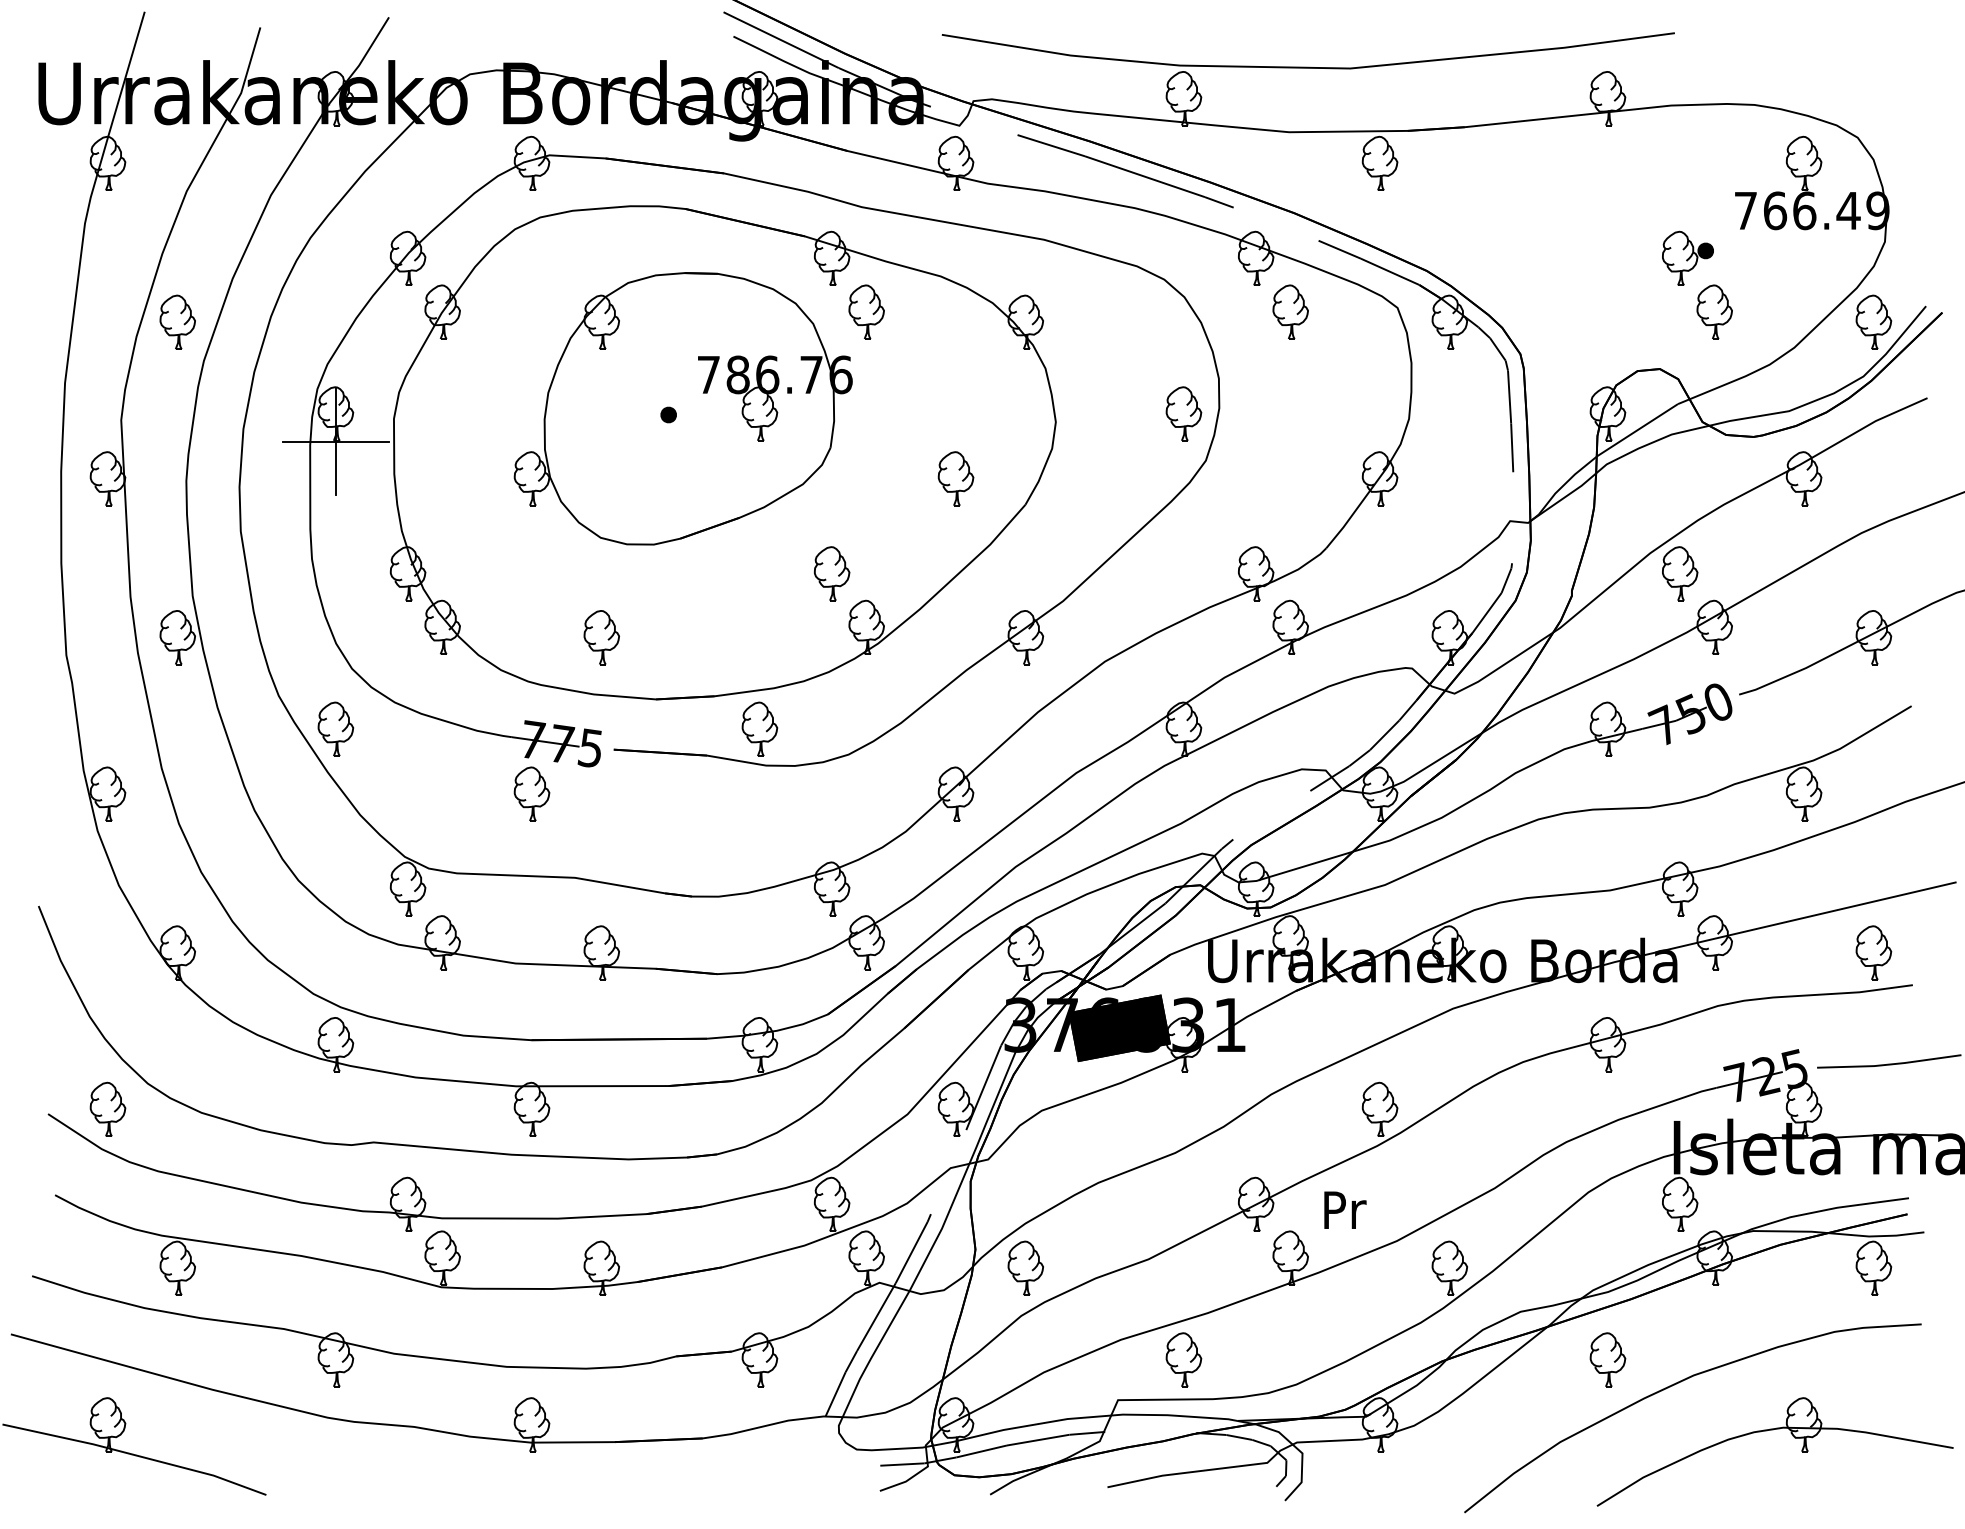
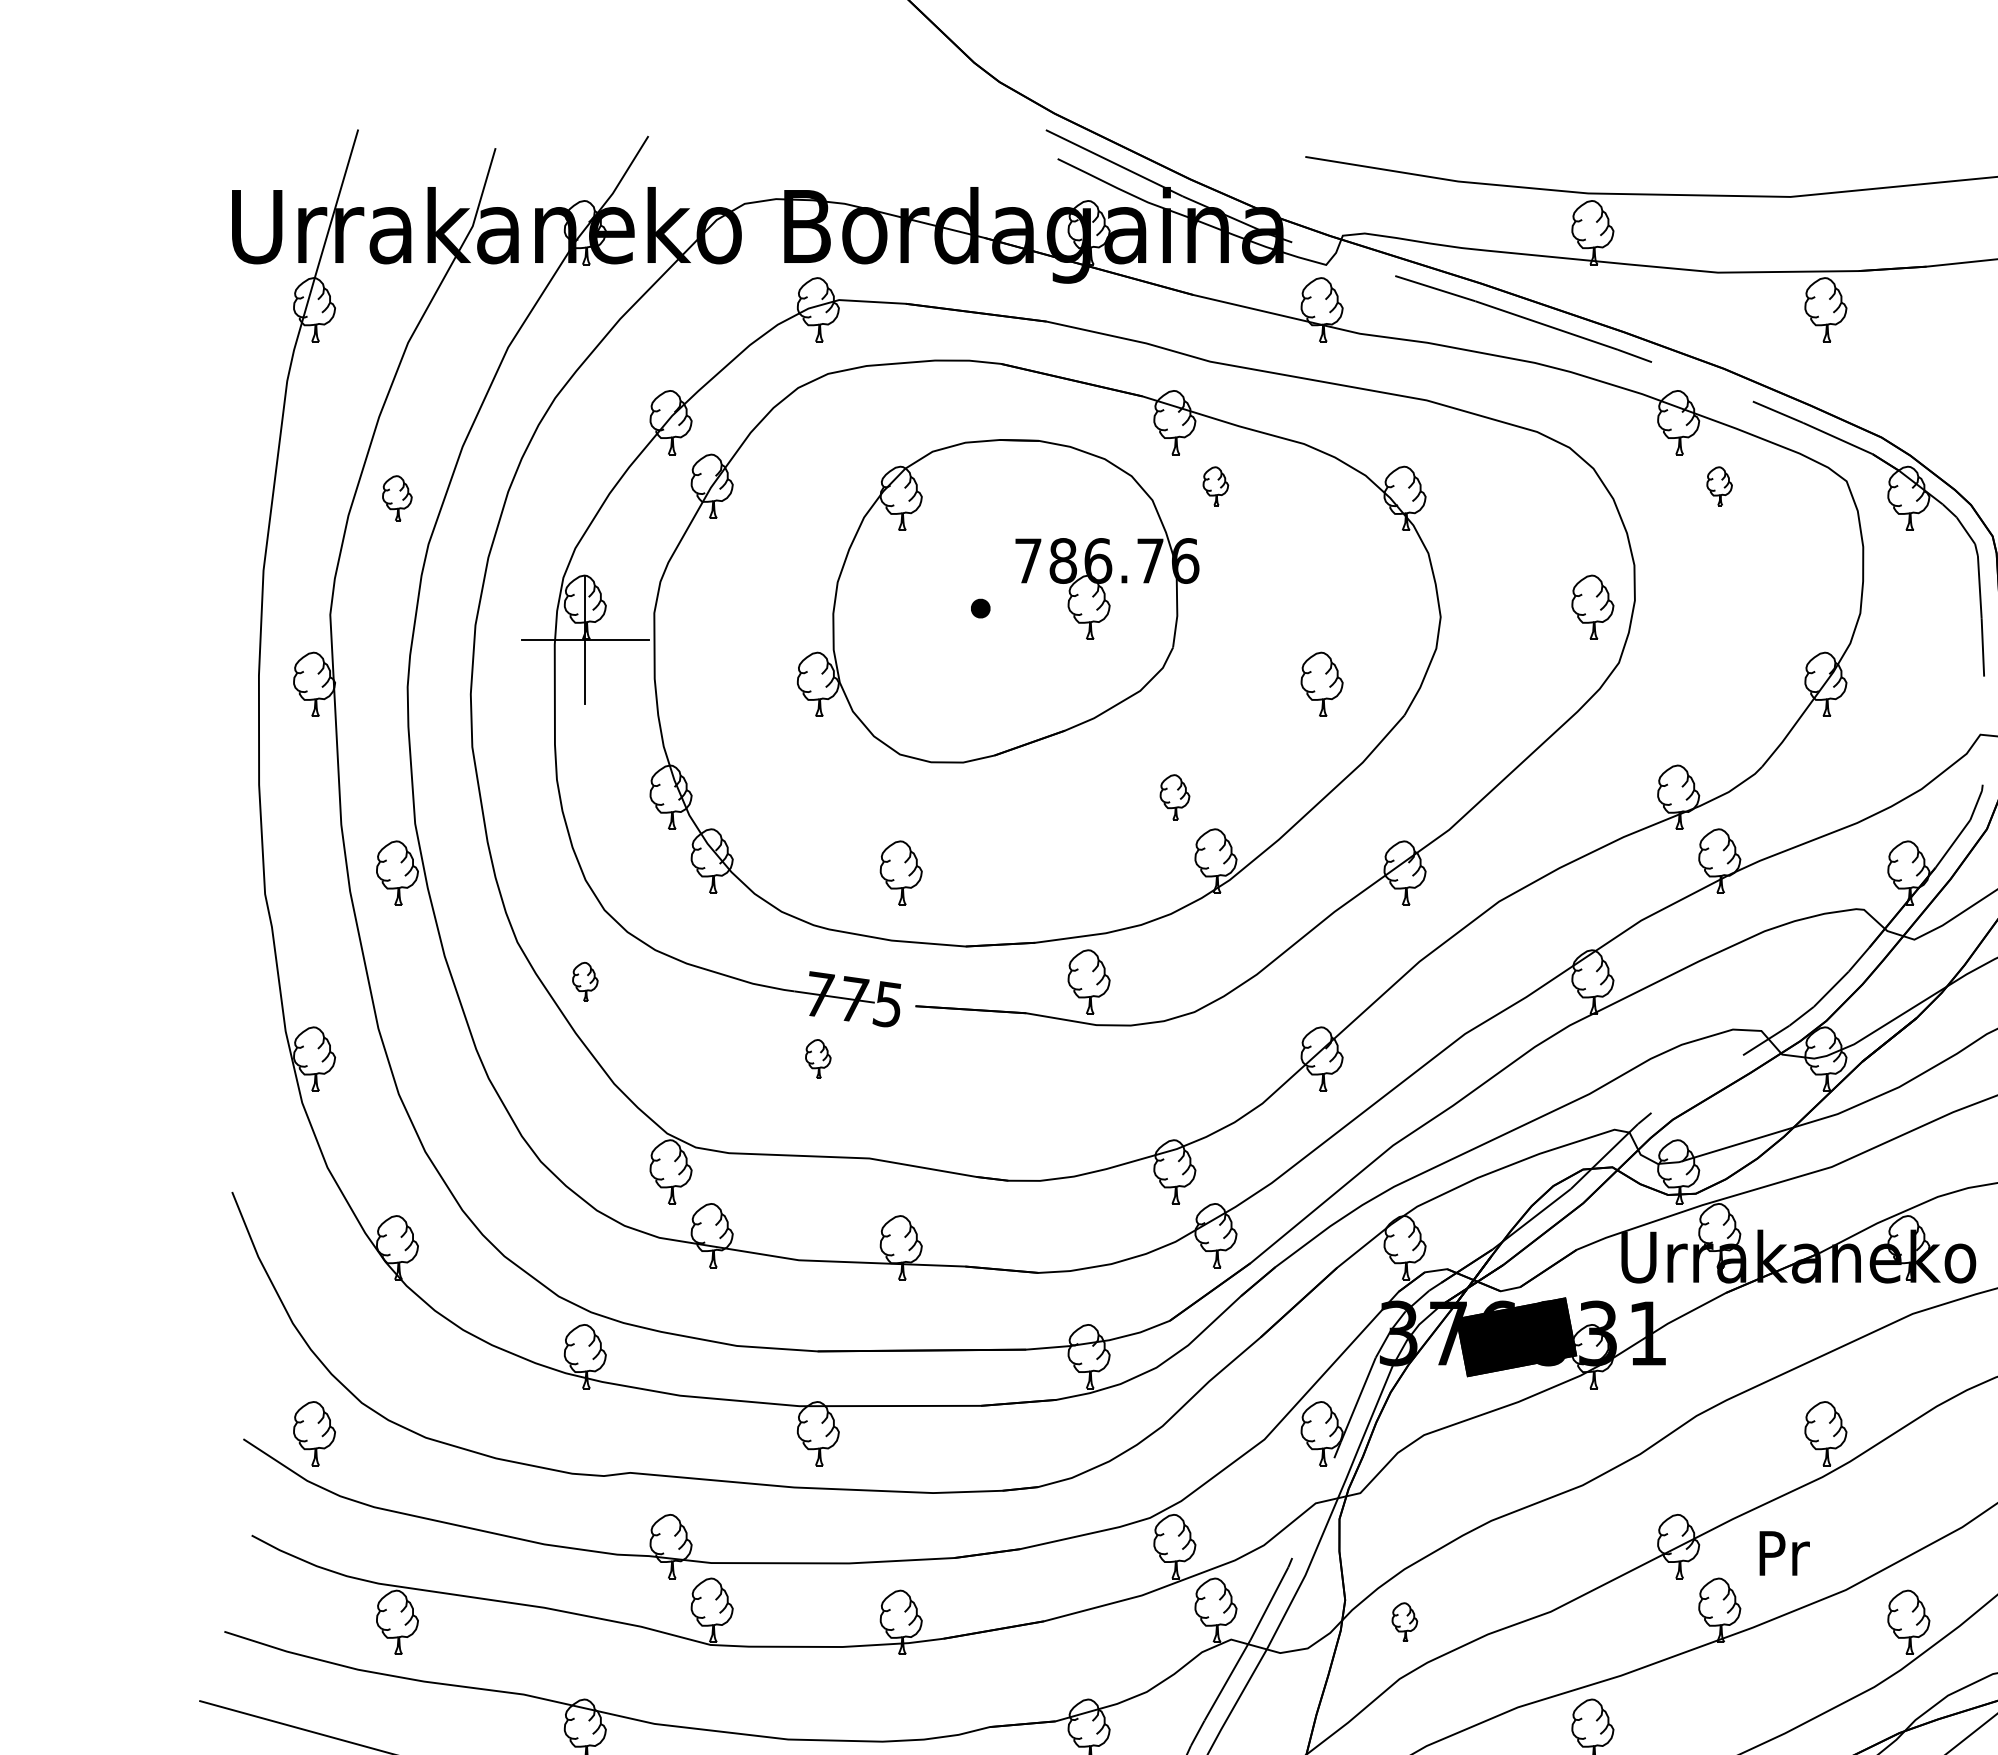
part: (866, 311) -> (1215, 485), size x0.6
part: (1290, 311) -> (1719, 485), size x0.6
part: (177, 321) -> (397, 497), size x0.7
part: (832, 573) -> (1175, 796), size x0.7
part: (335, 728) -> (584, 981), size x0.6
part: (531, 793) -> (817, 1058), size x0.6
part: (1025, 1267) -> (1404, 1621), size x0.6

